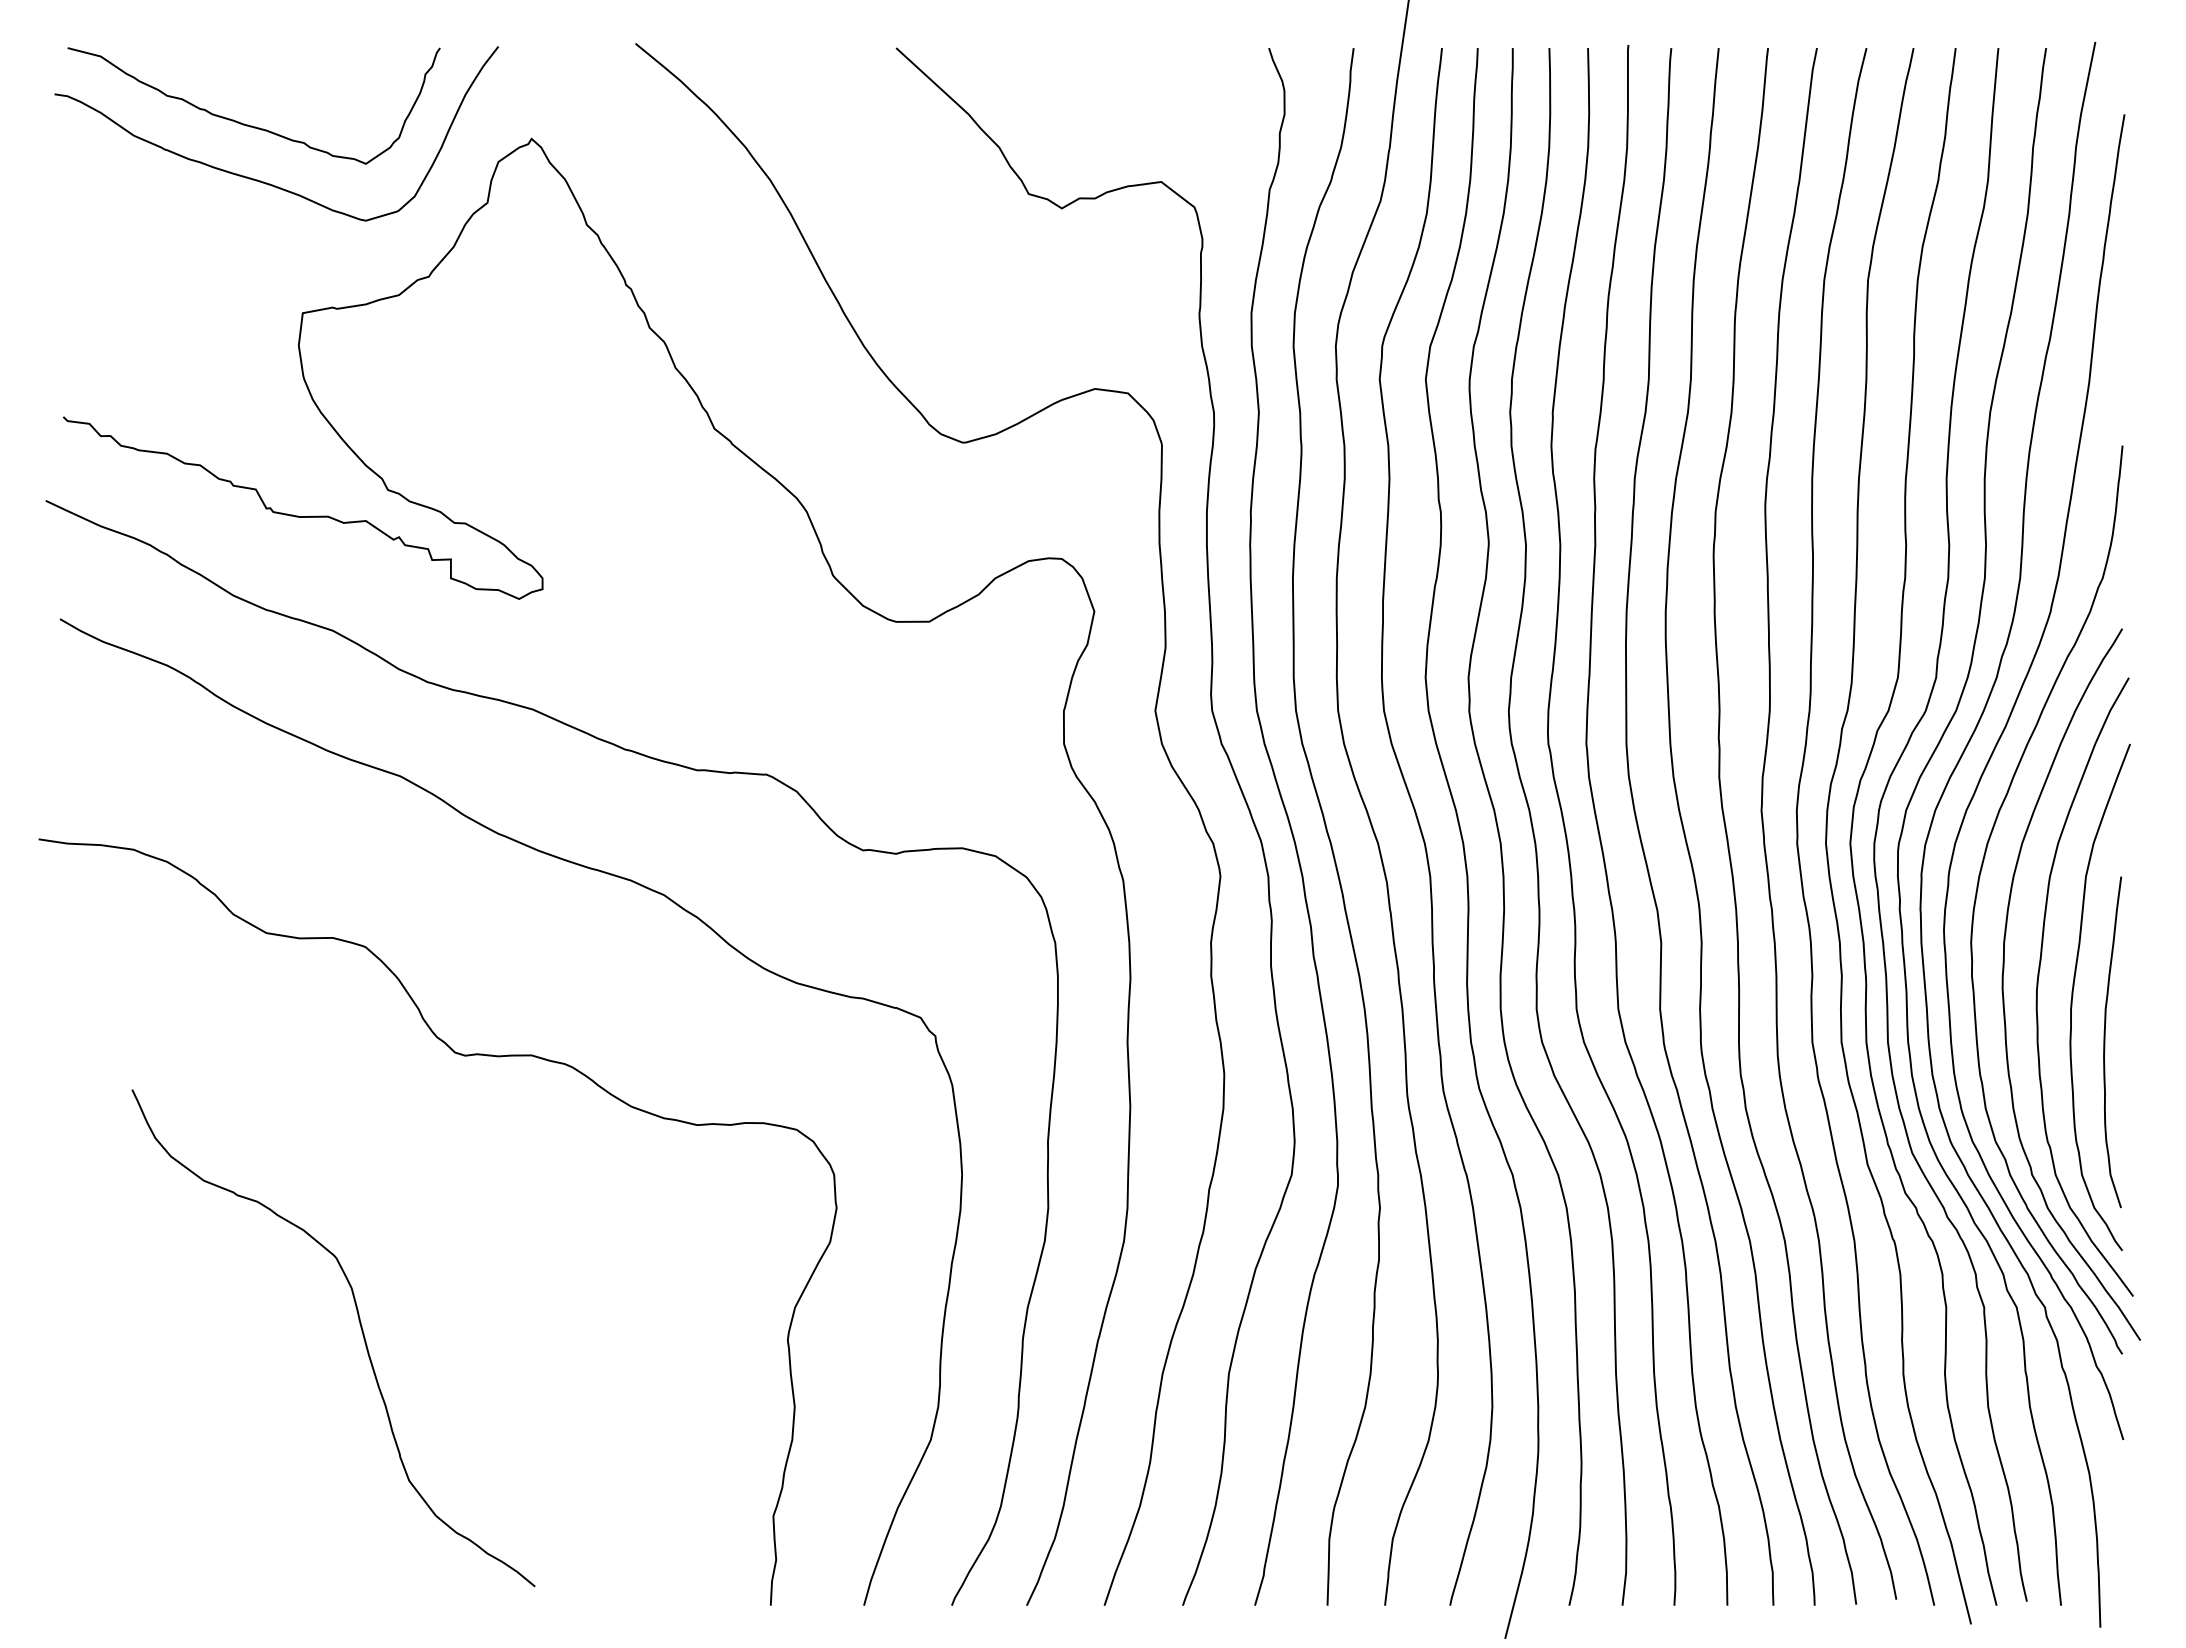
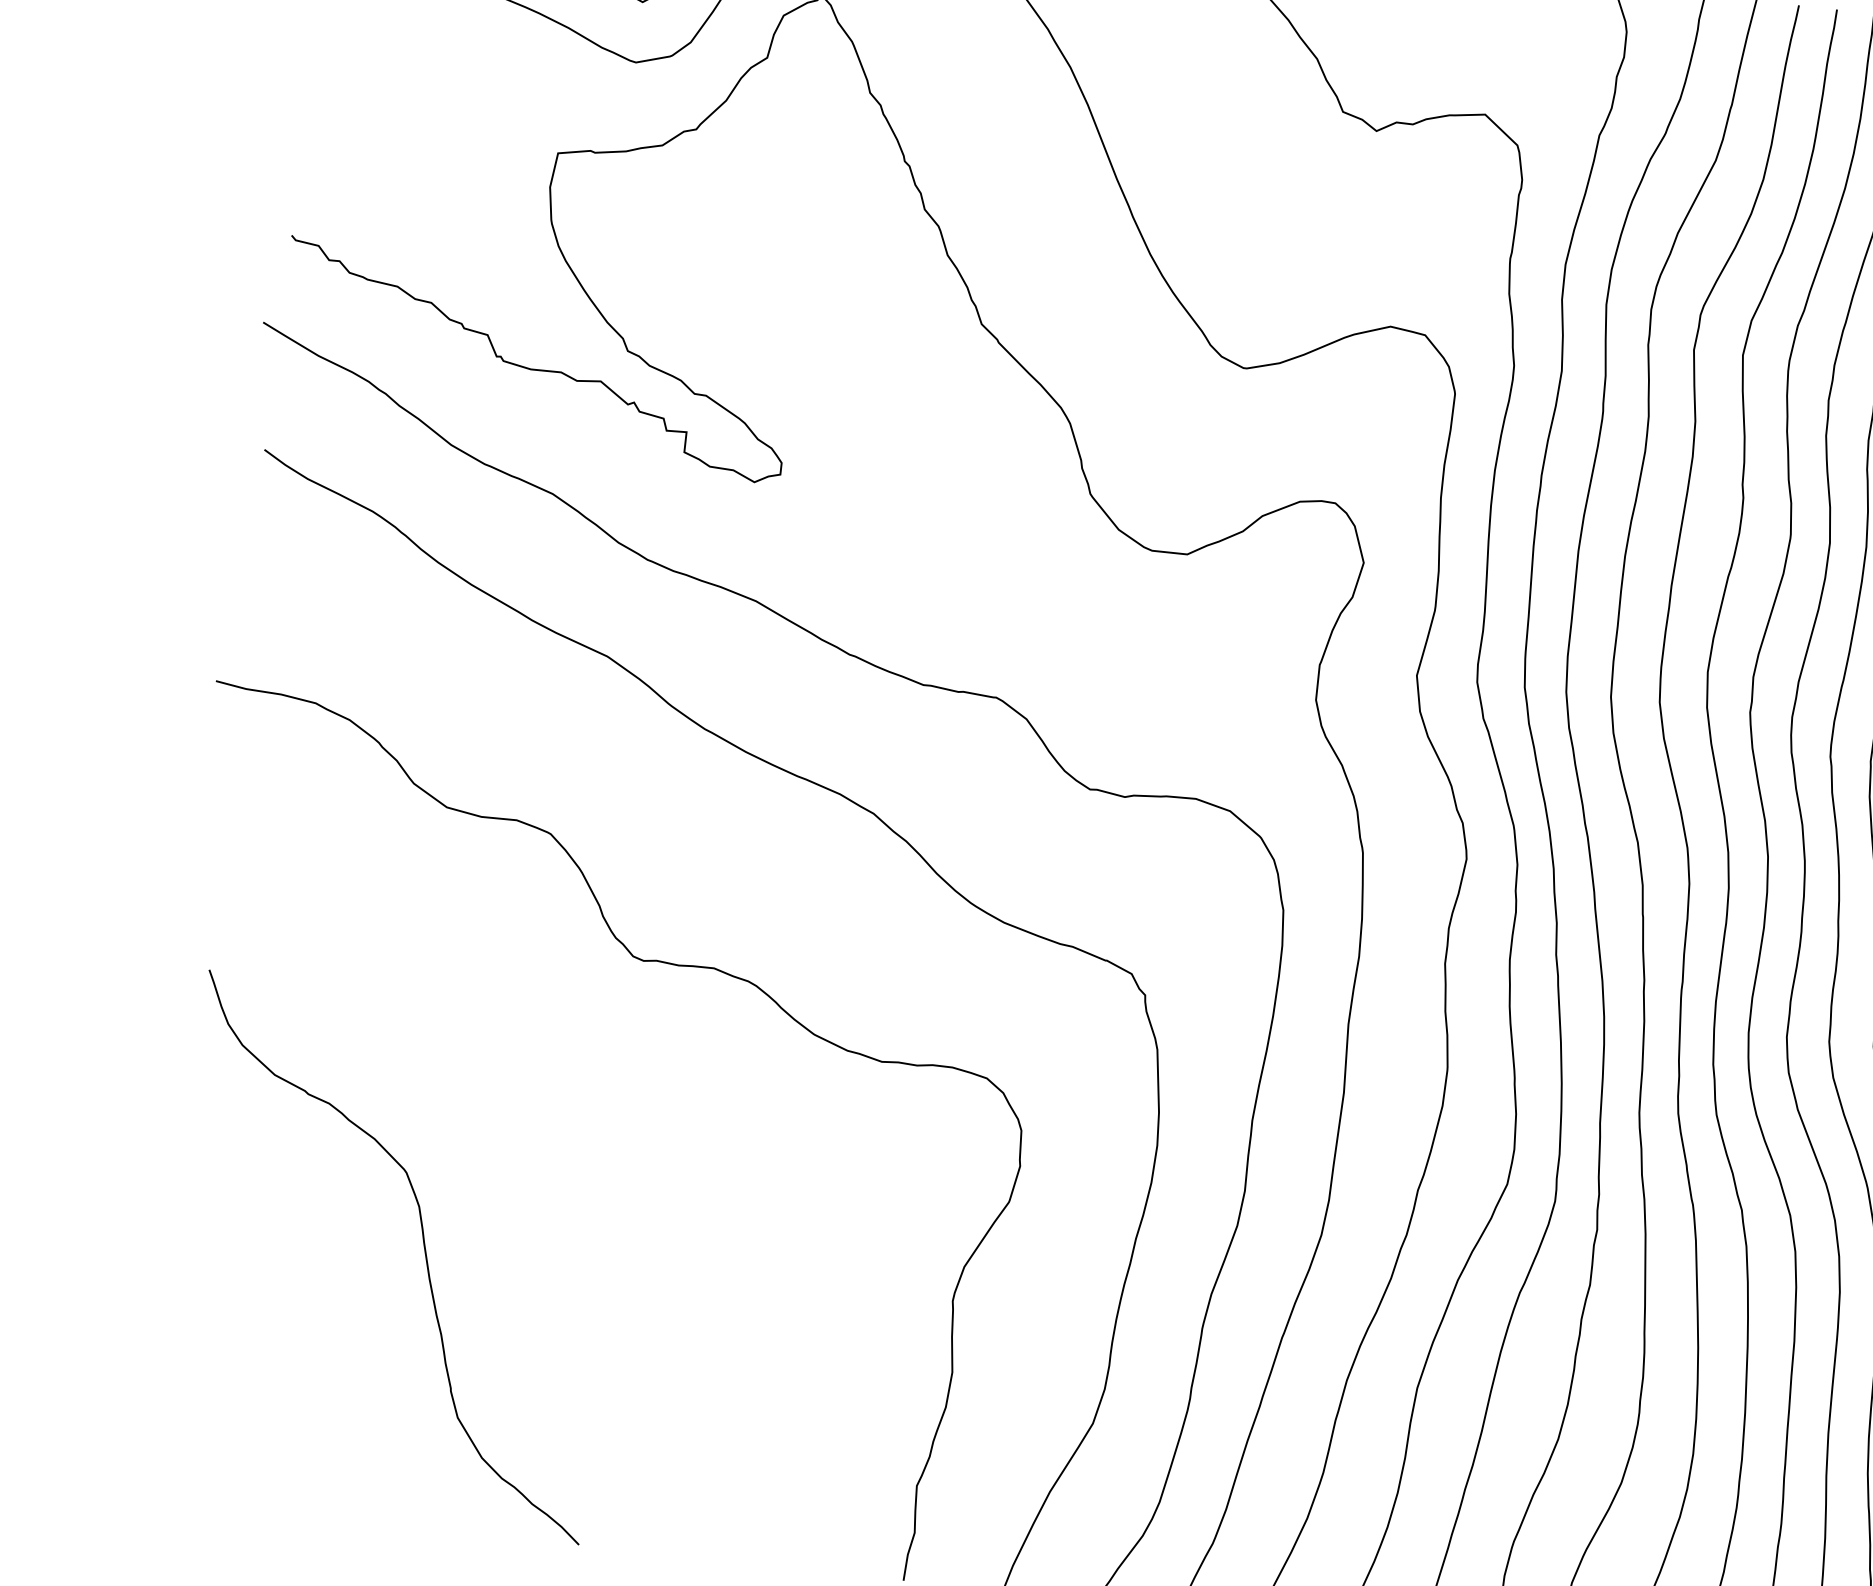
curve: (361, 1331) -> (424, 1253), moved

